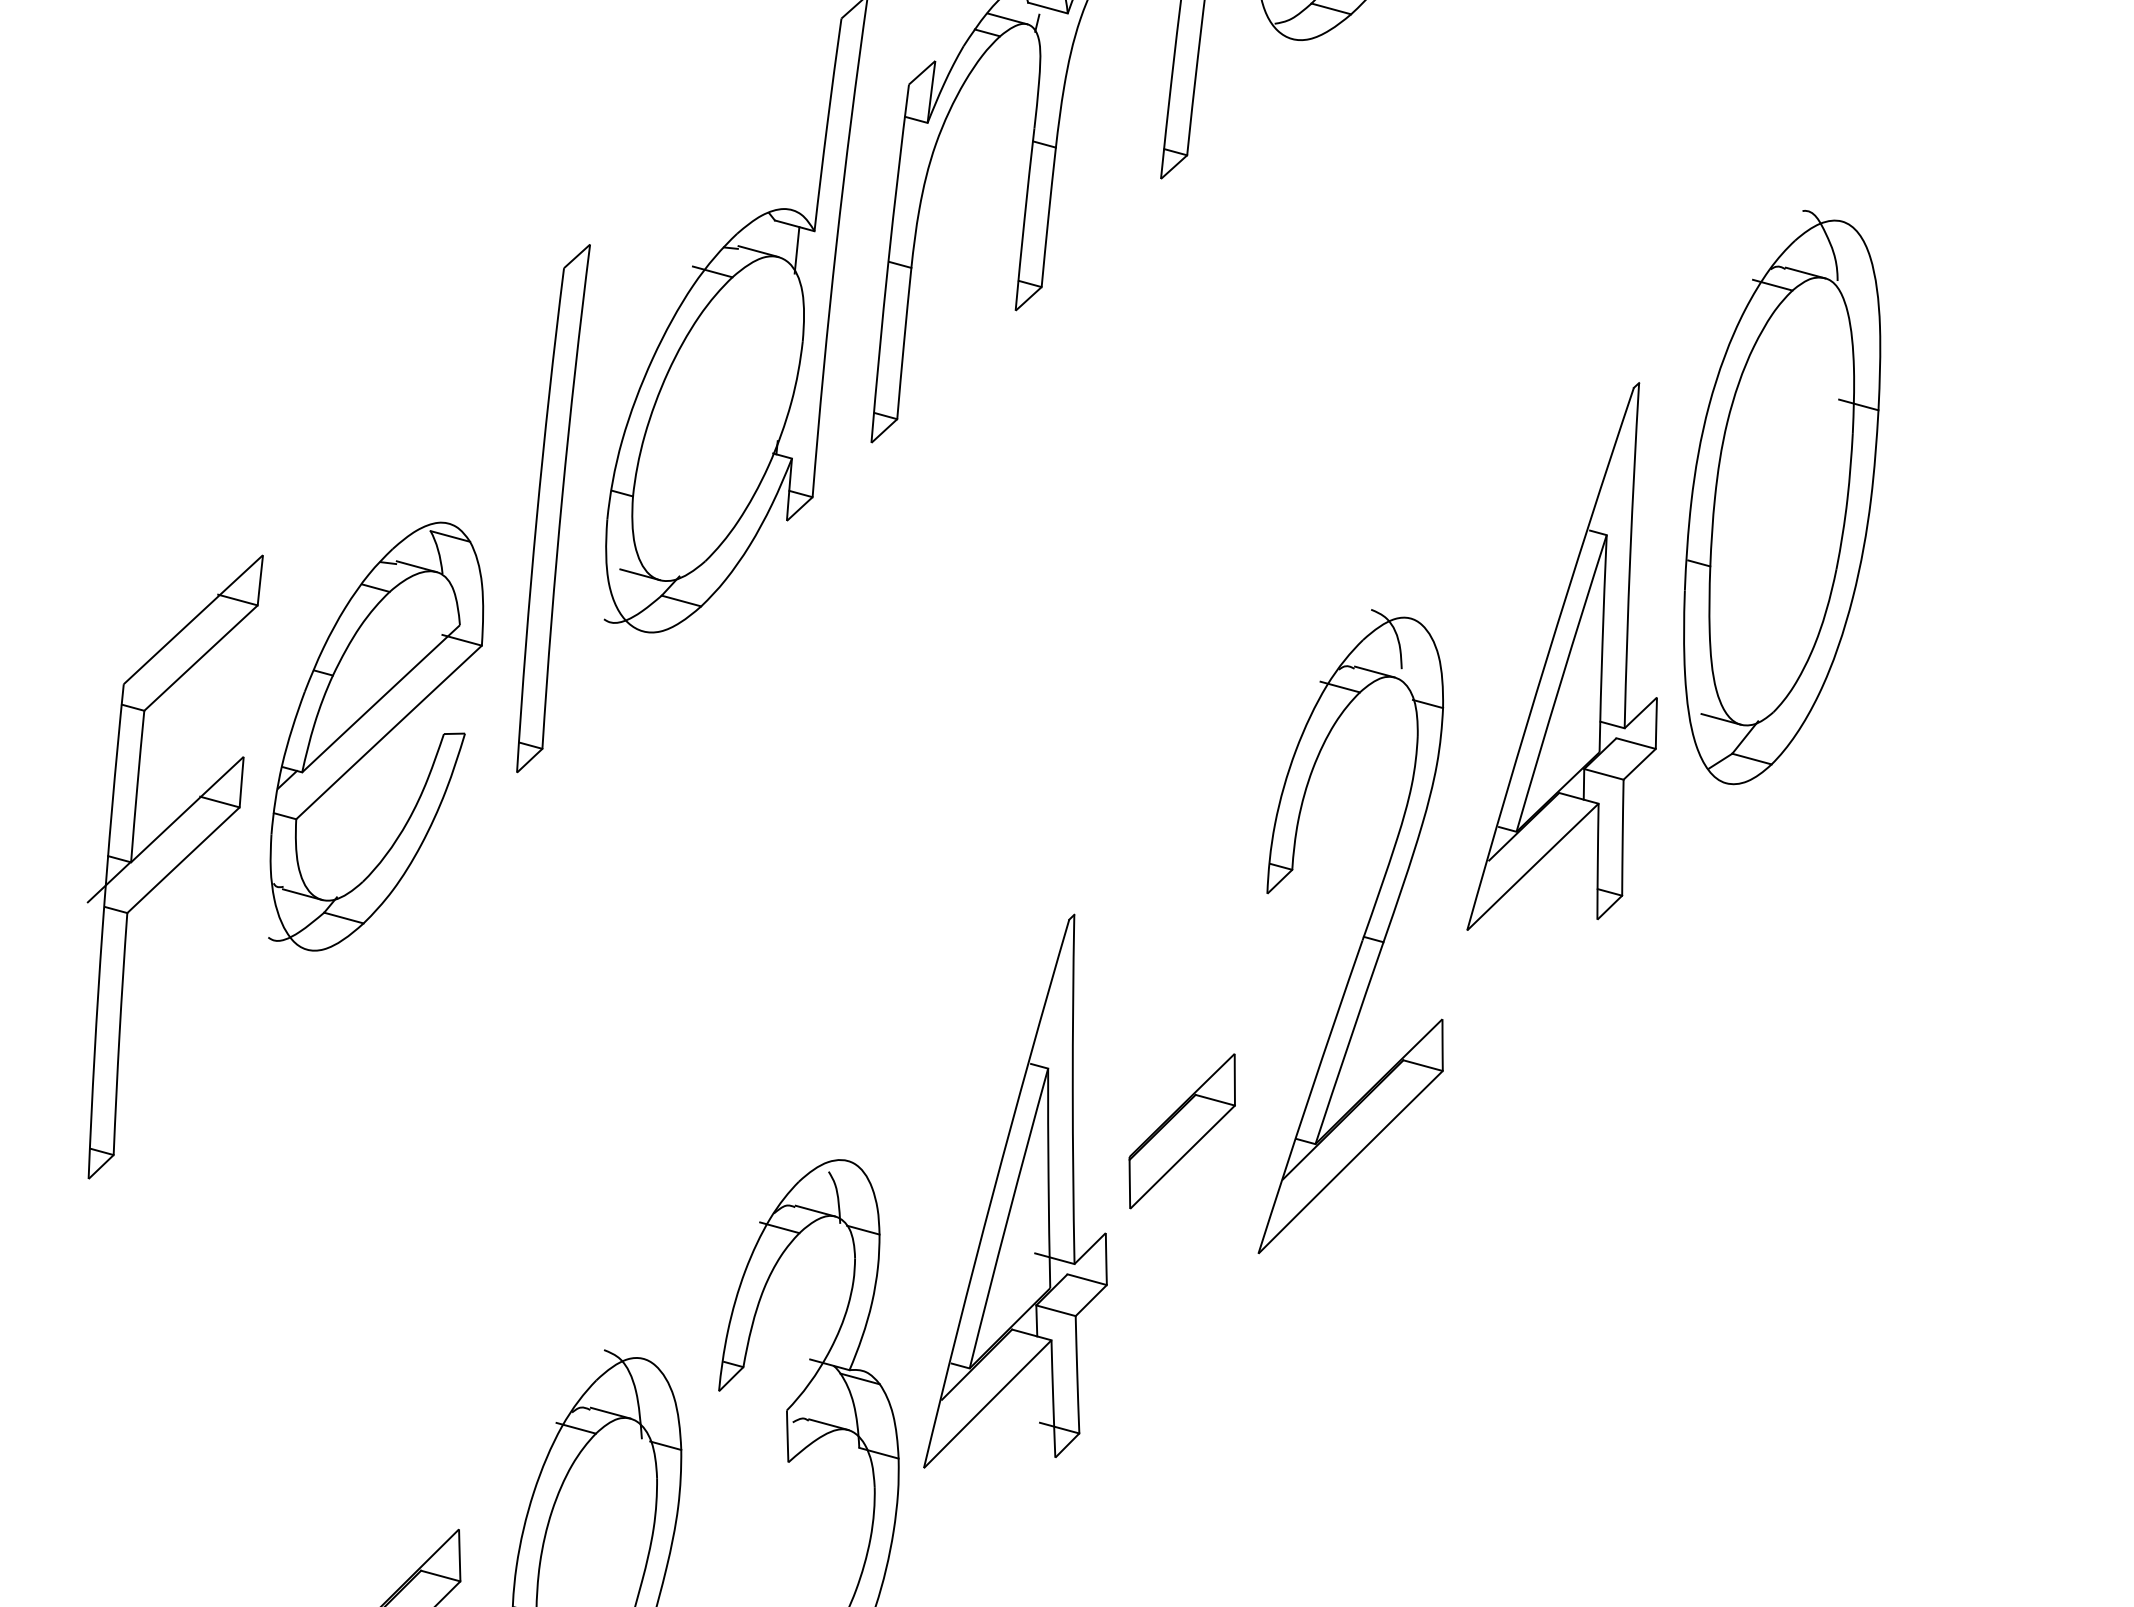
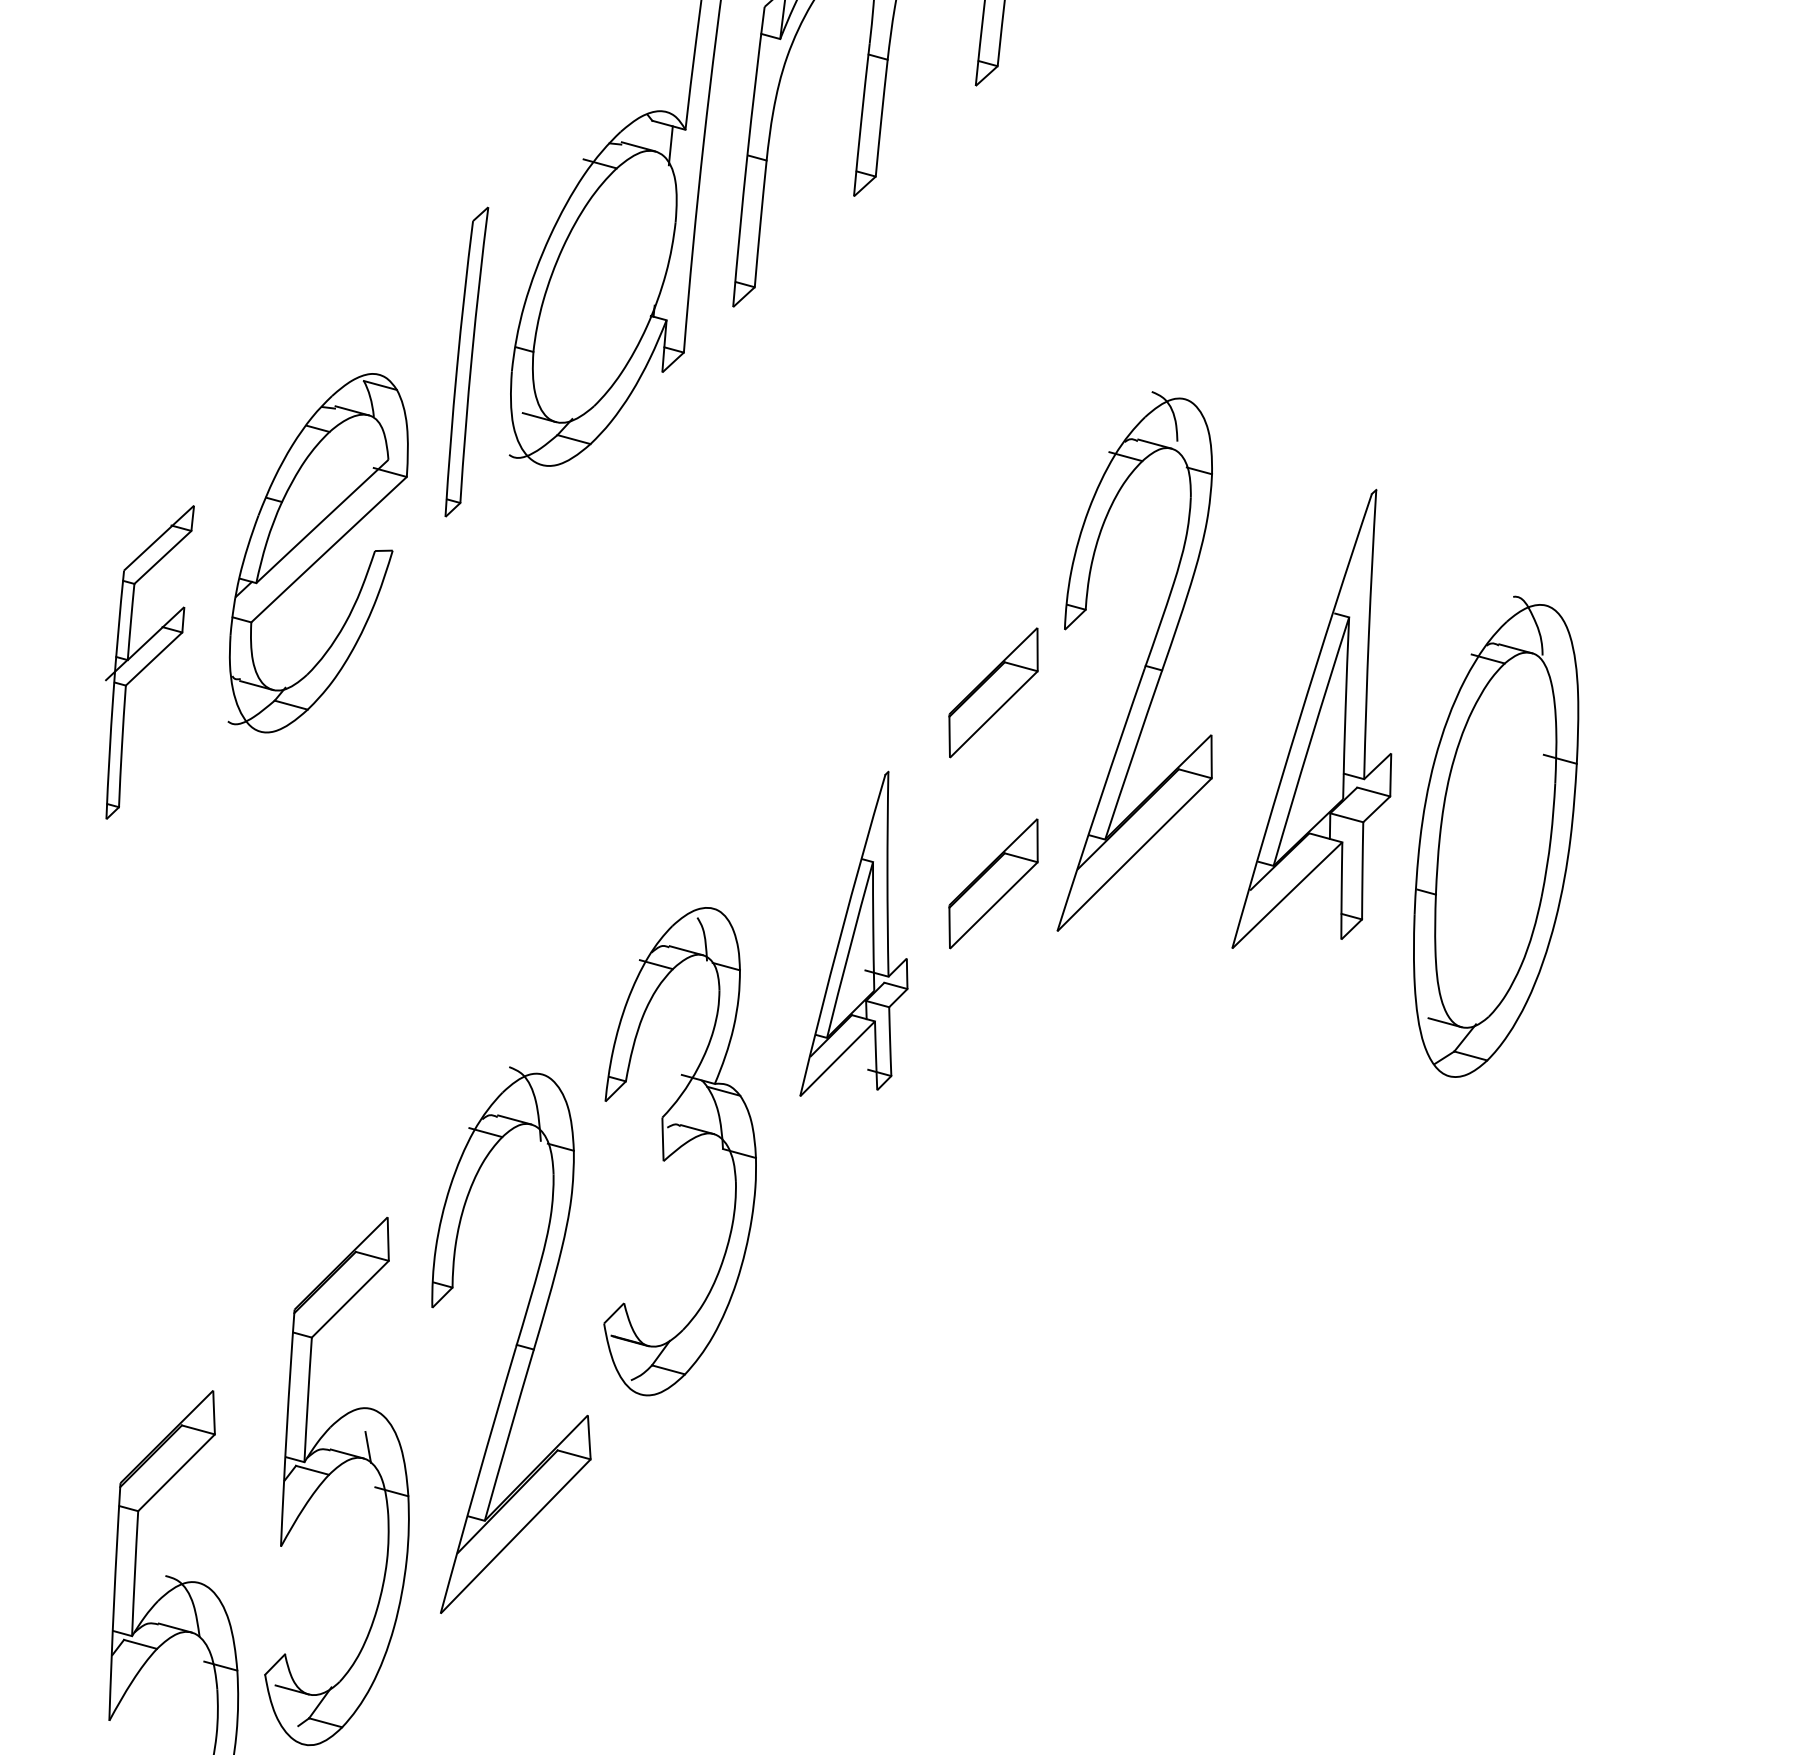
part: (1782, 497) -> (1496, 836), moved
part: (553, 507) -> (466, 361), size x0.7
part: (1561, 655) -> (1311, 718), moved
part: (174, 867) -> (149, 662), size x0.6
part: (1182, 902) -> (993, 692), added
part: (1362, 936) -> (1144, 665), moved
part: (1015, 1190) -> (853, 933), size x0.7

